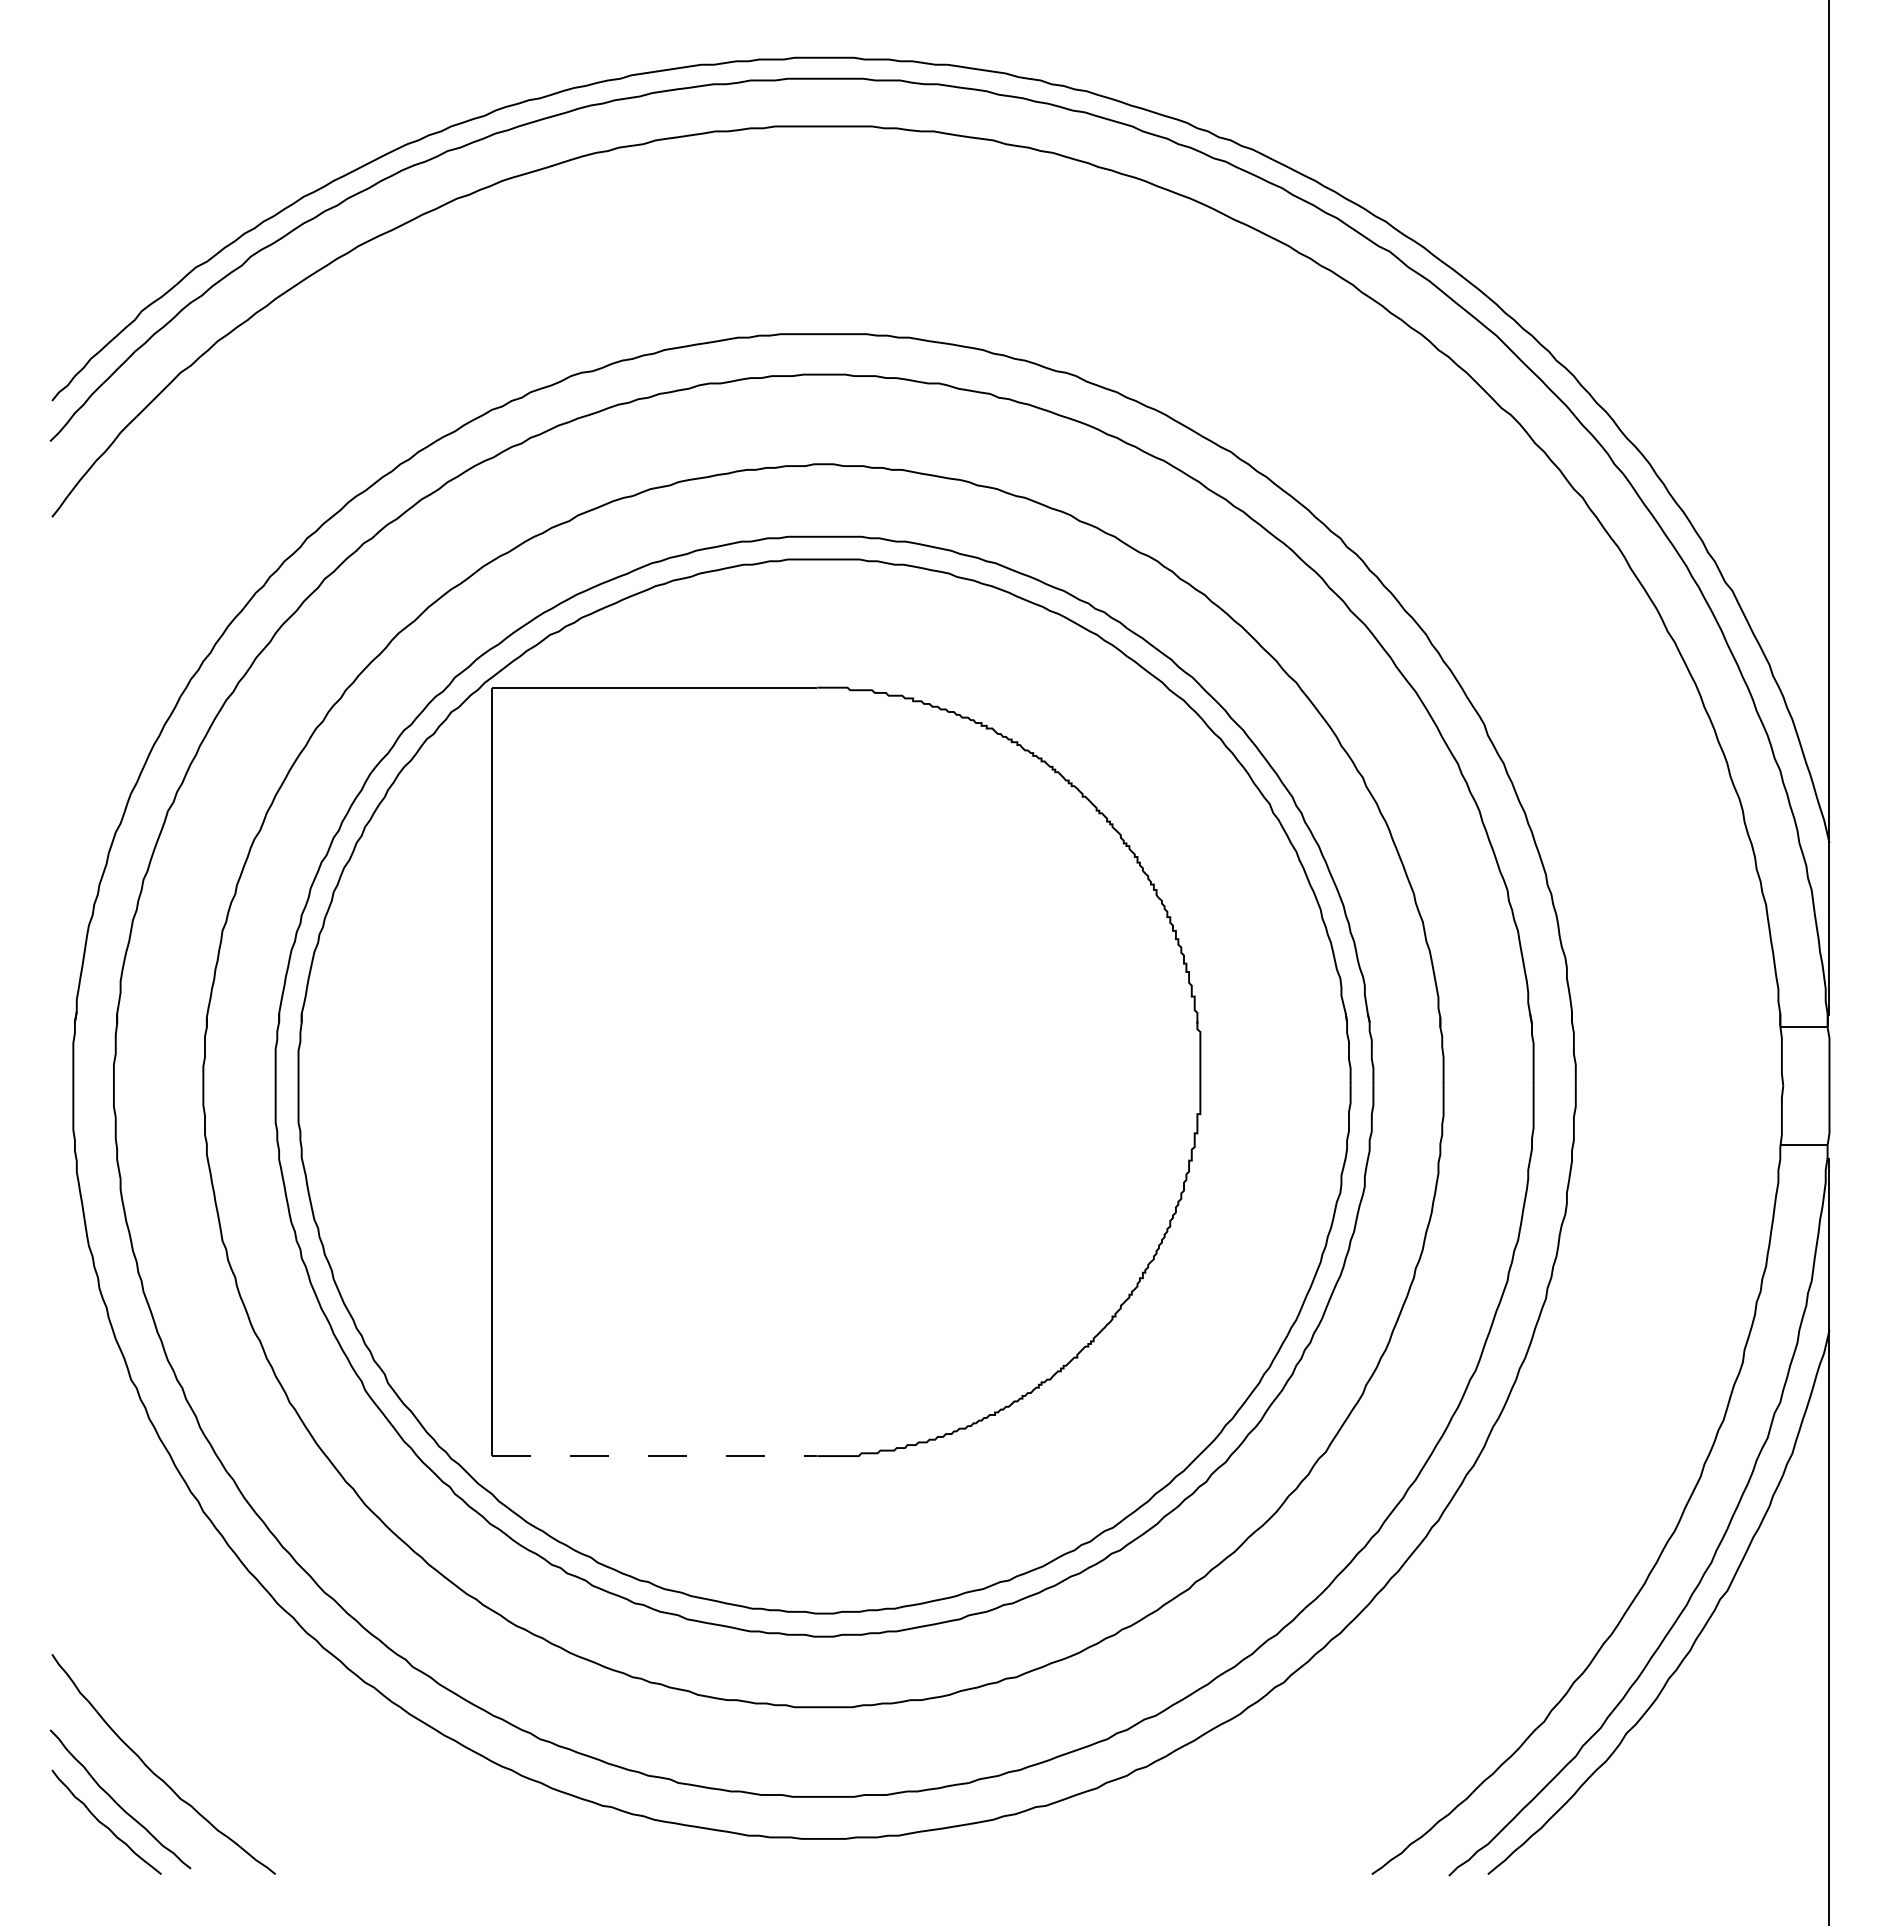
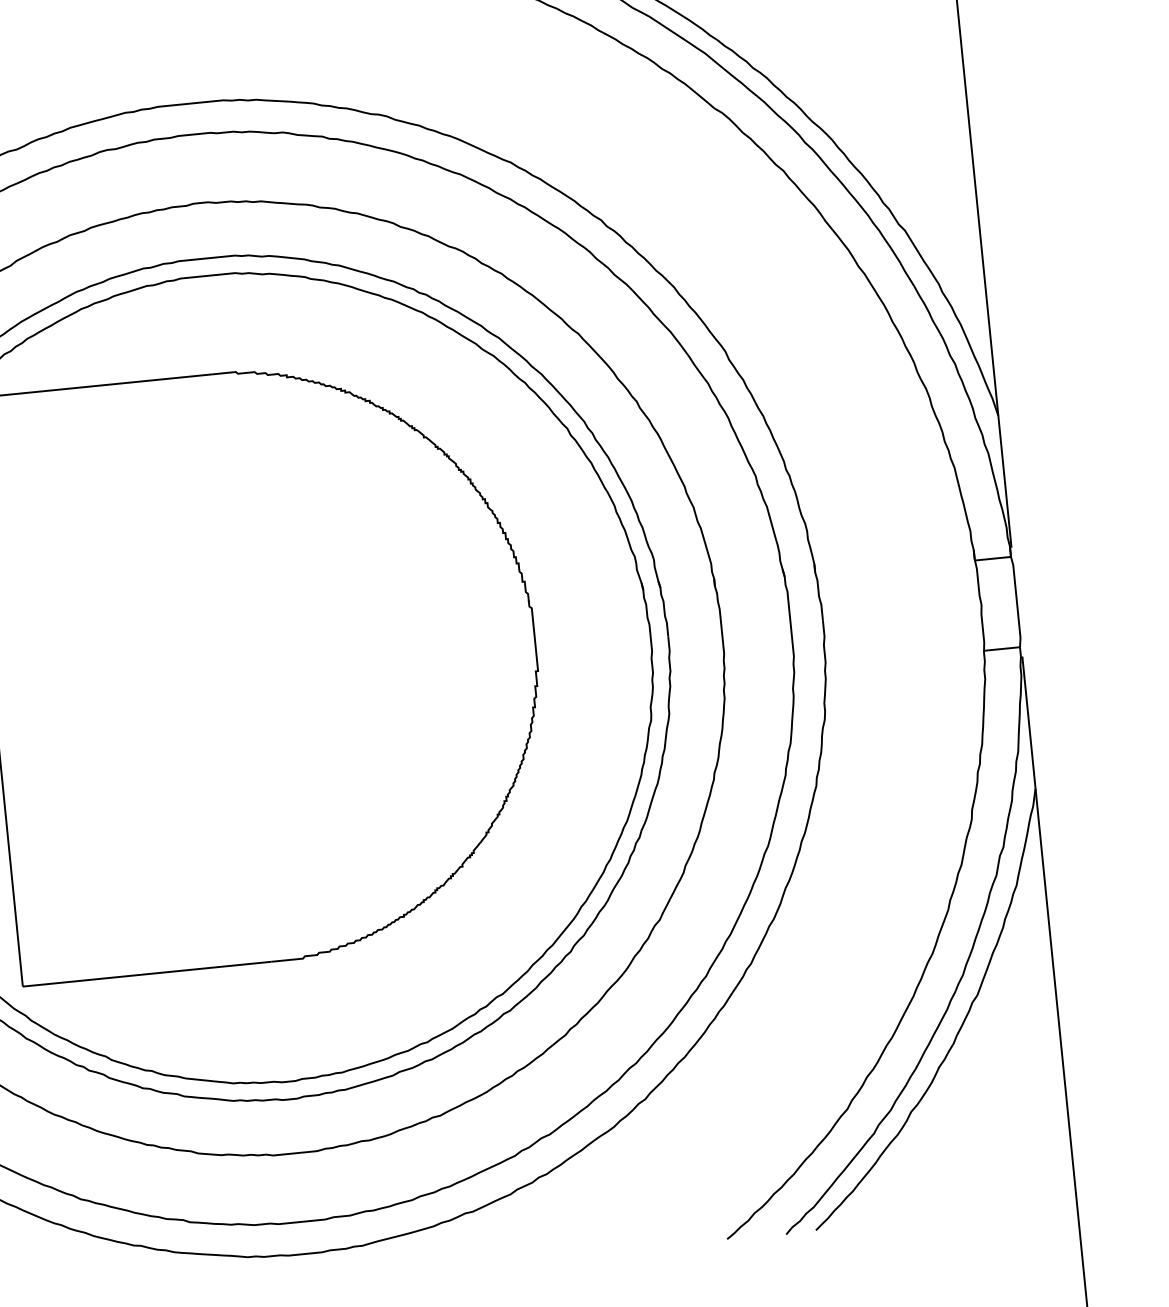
line: (654, 1456) -> (146, 974), dashed -> solid

